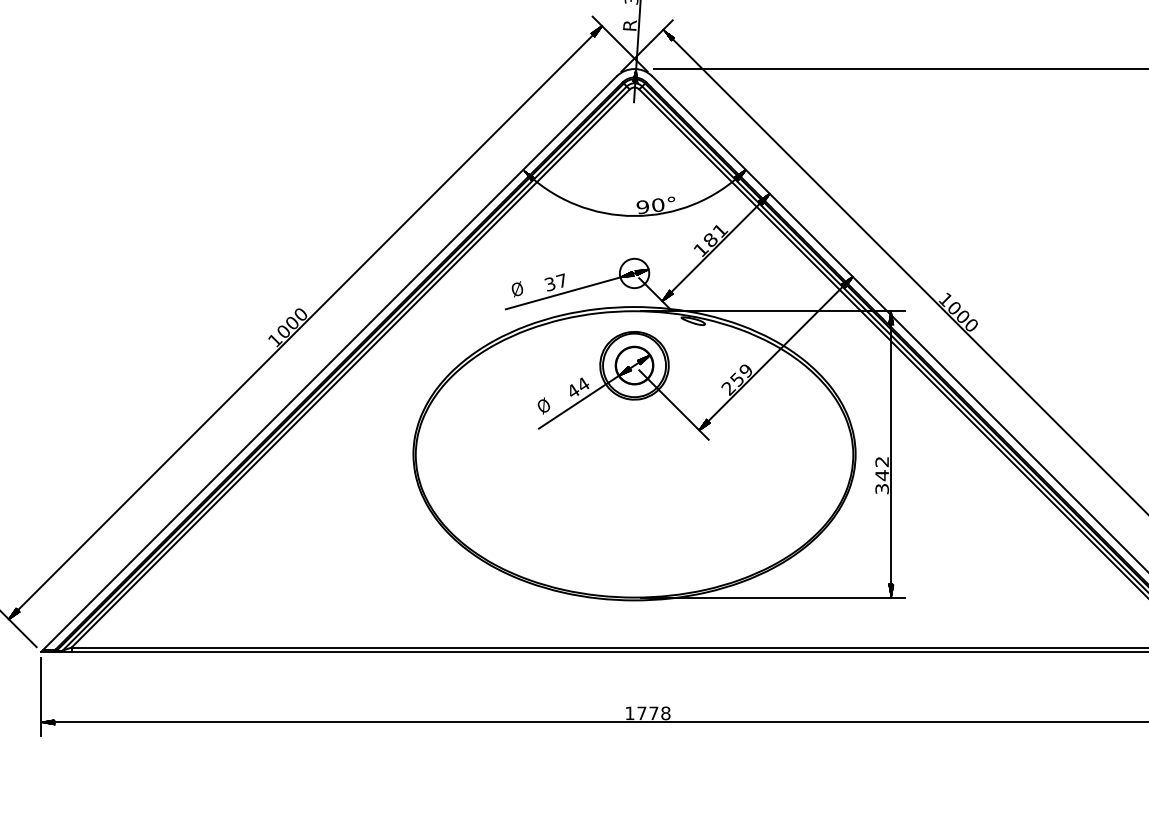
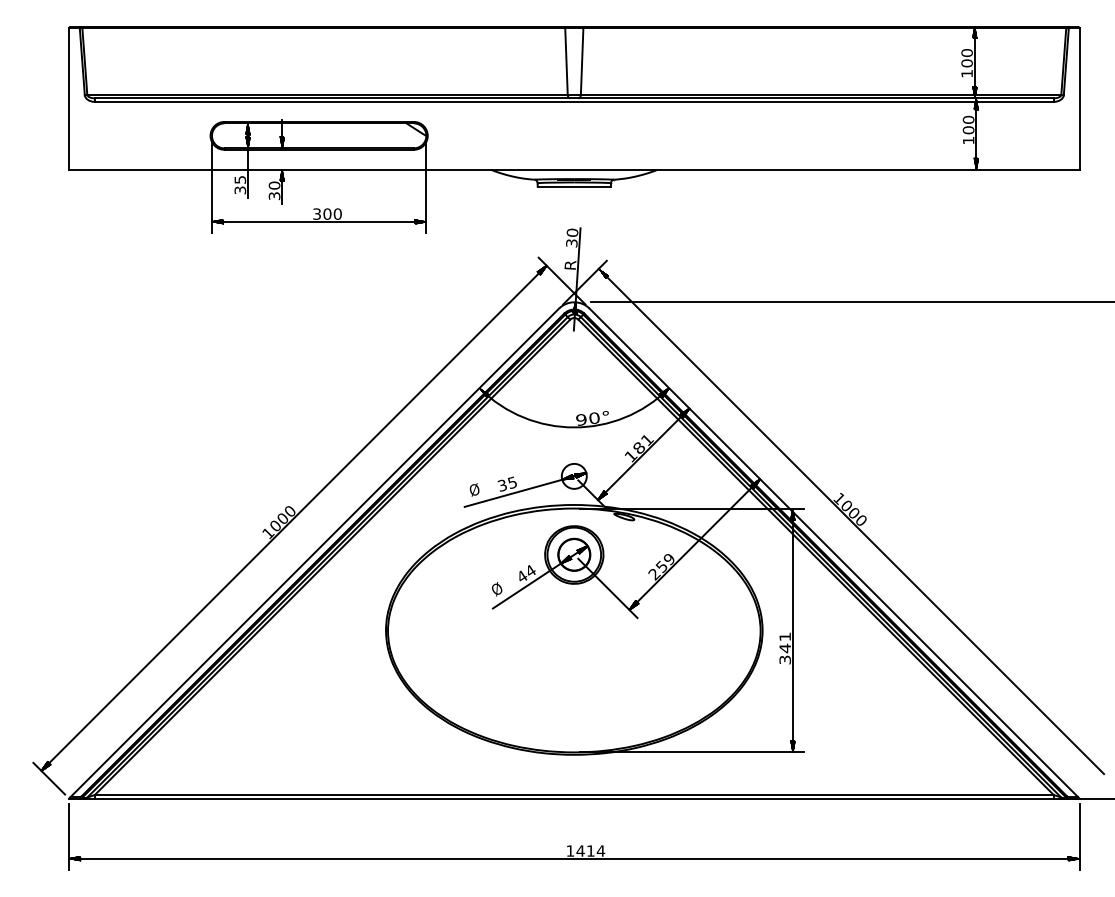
text: (560, 280) -> (511, 482), 37 -> 35
text: (881, 461) -> (784, 636), 342 -> 341
text: (653, 712) -> (590, 850), 1778 -> 1414

